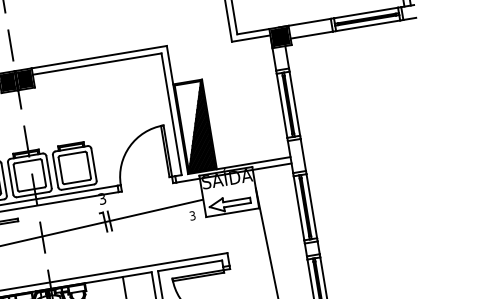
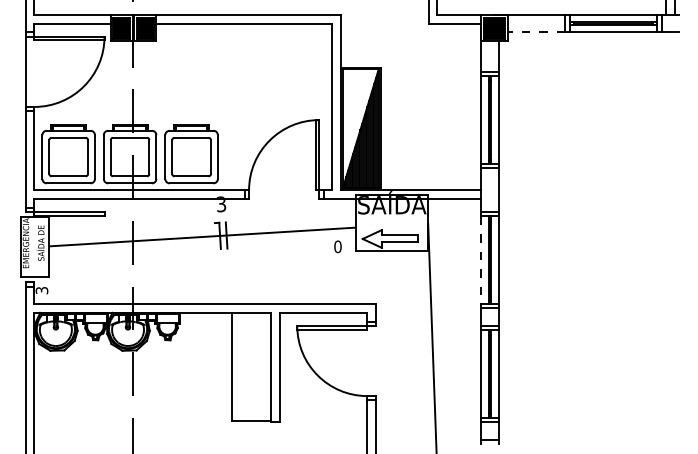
line: (311, 35) -> (536, 32), solid -> dashed
line: (299, 208) -> (481, 260), solid -> dashed
text: (192, 215) -> (337, 246), 3 -> 0

